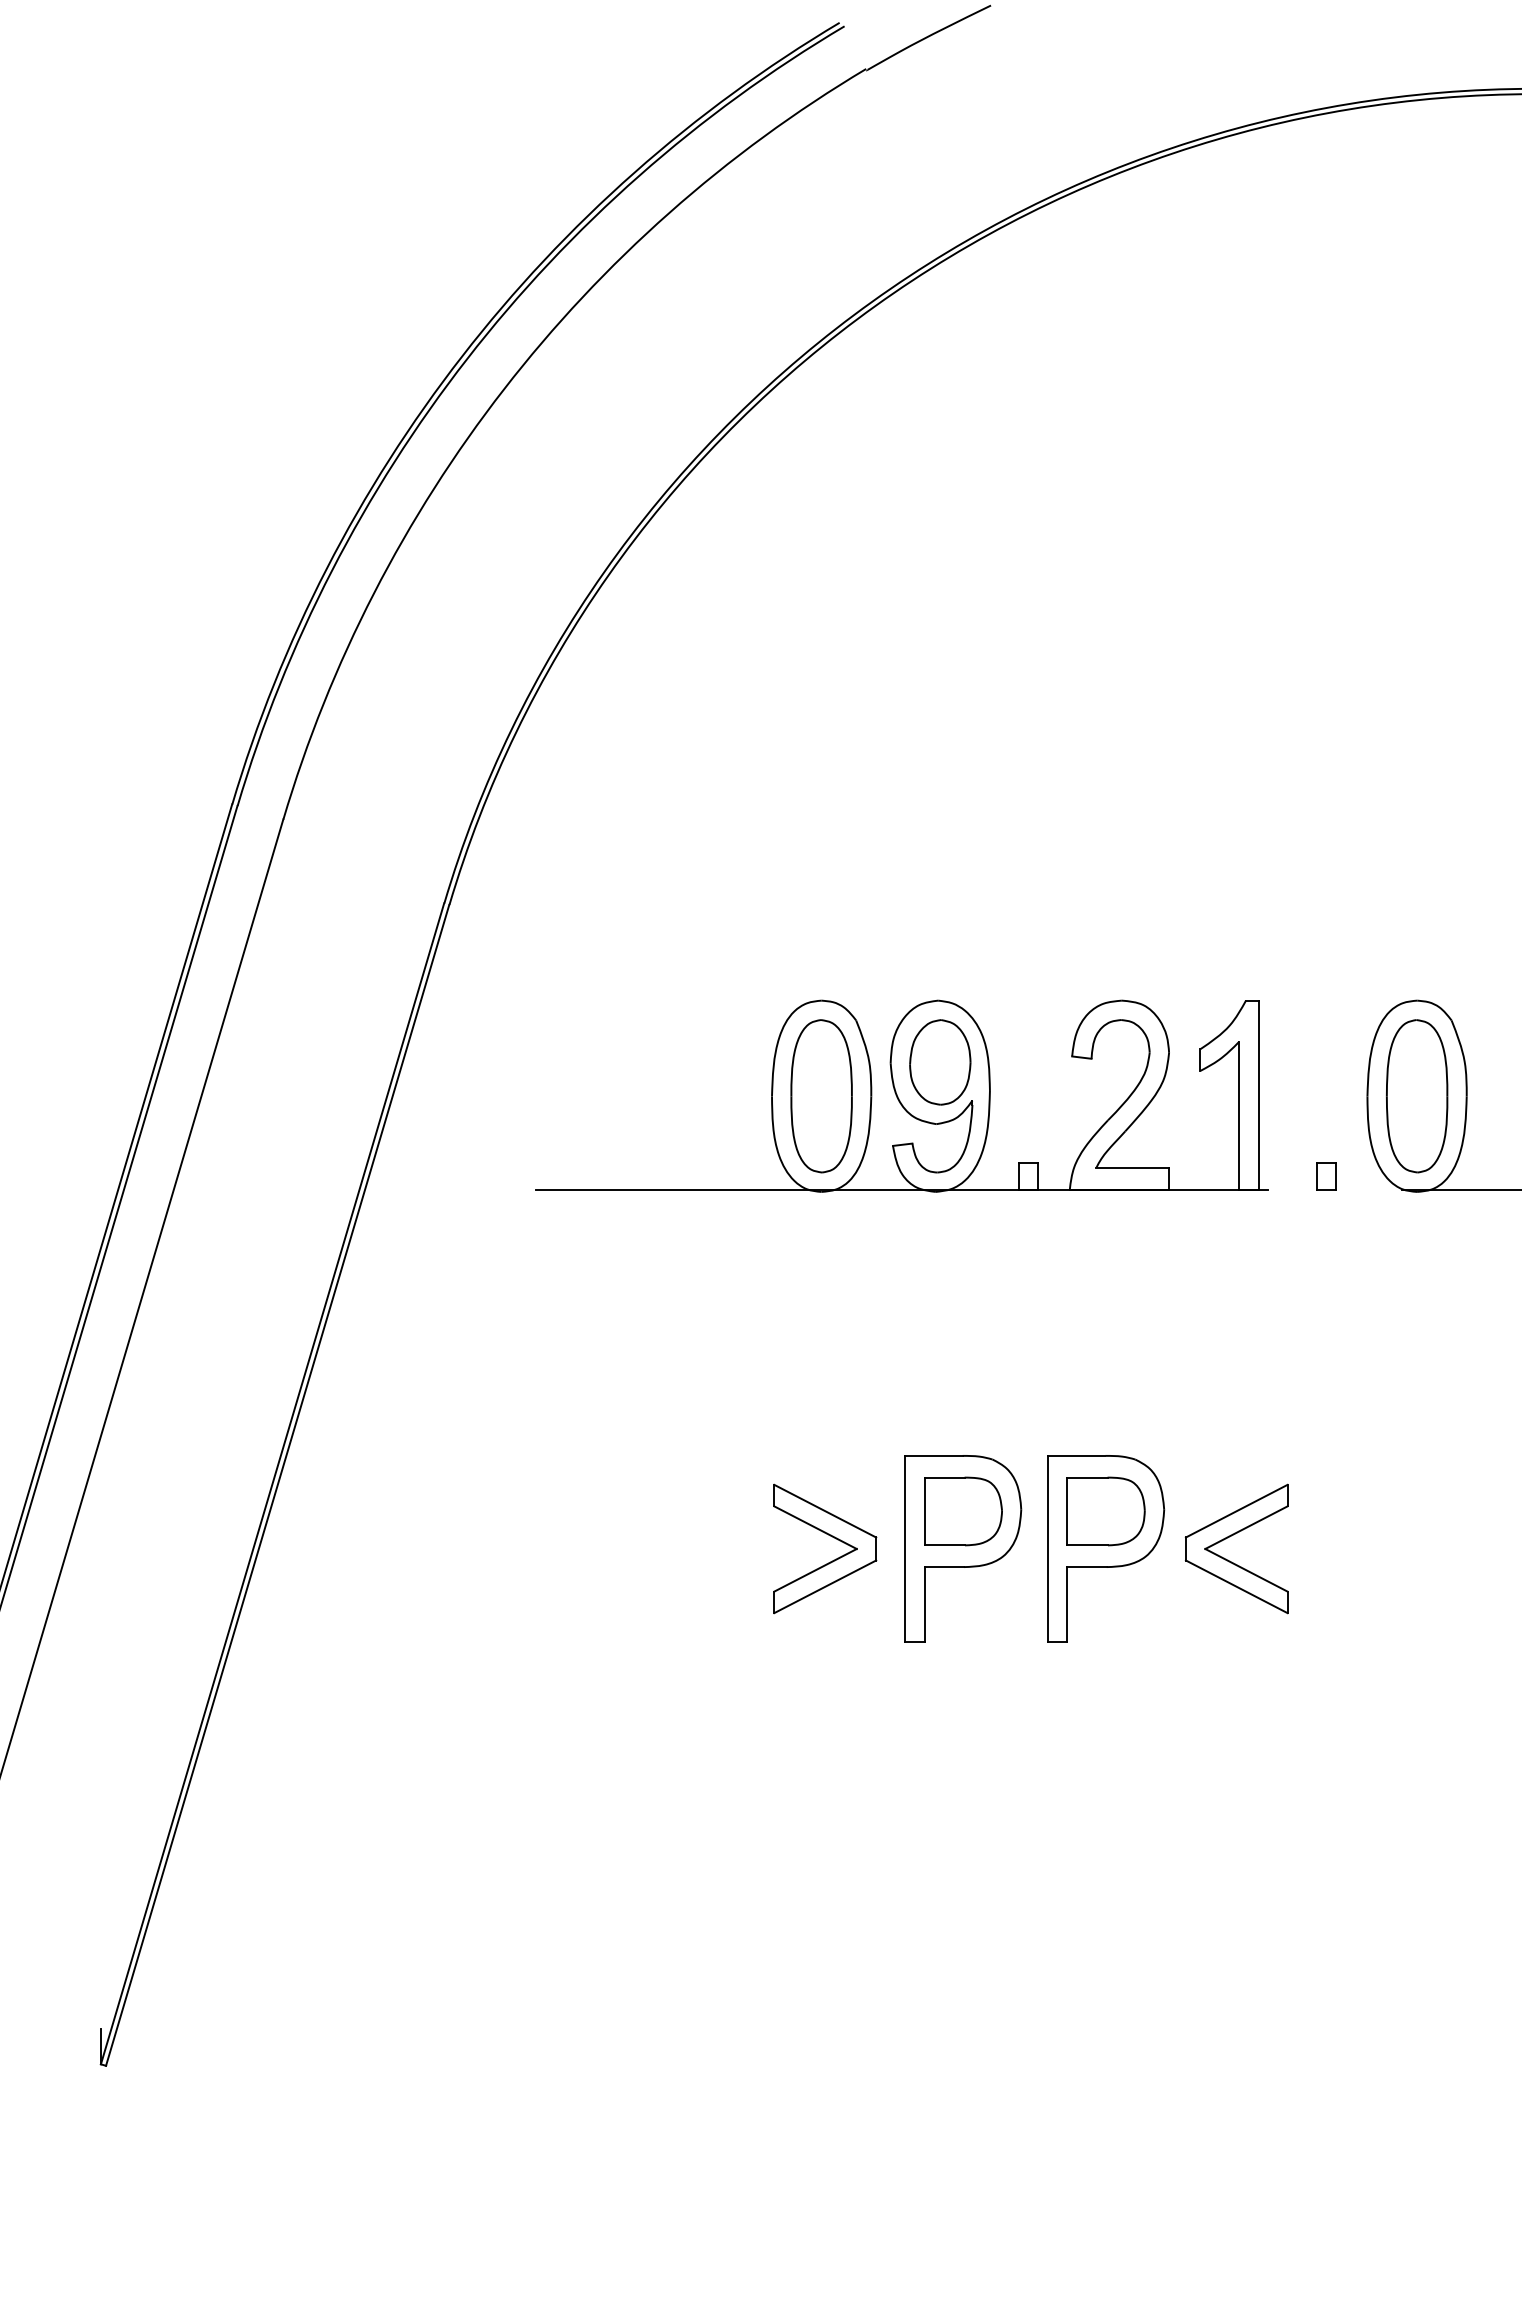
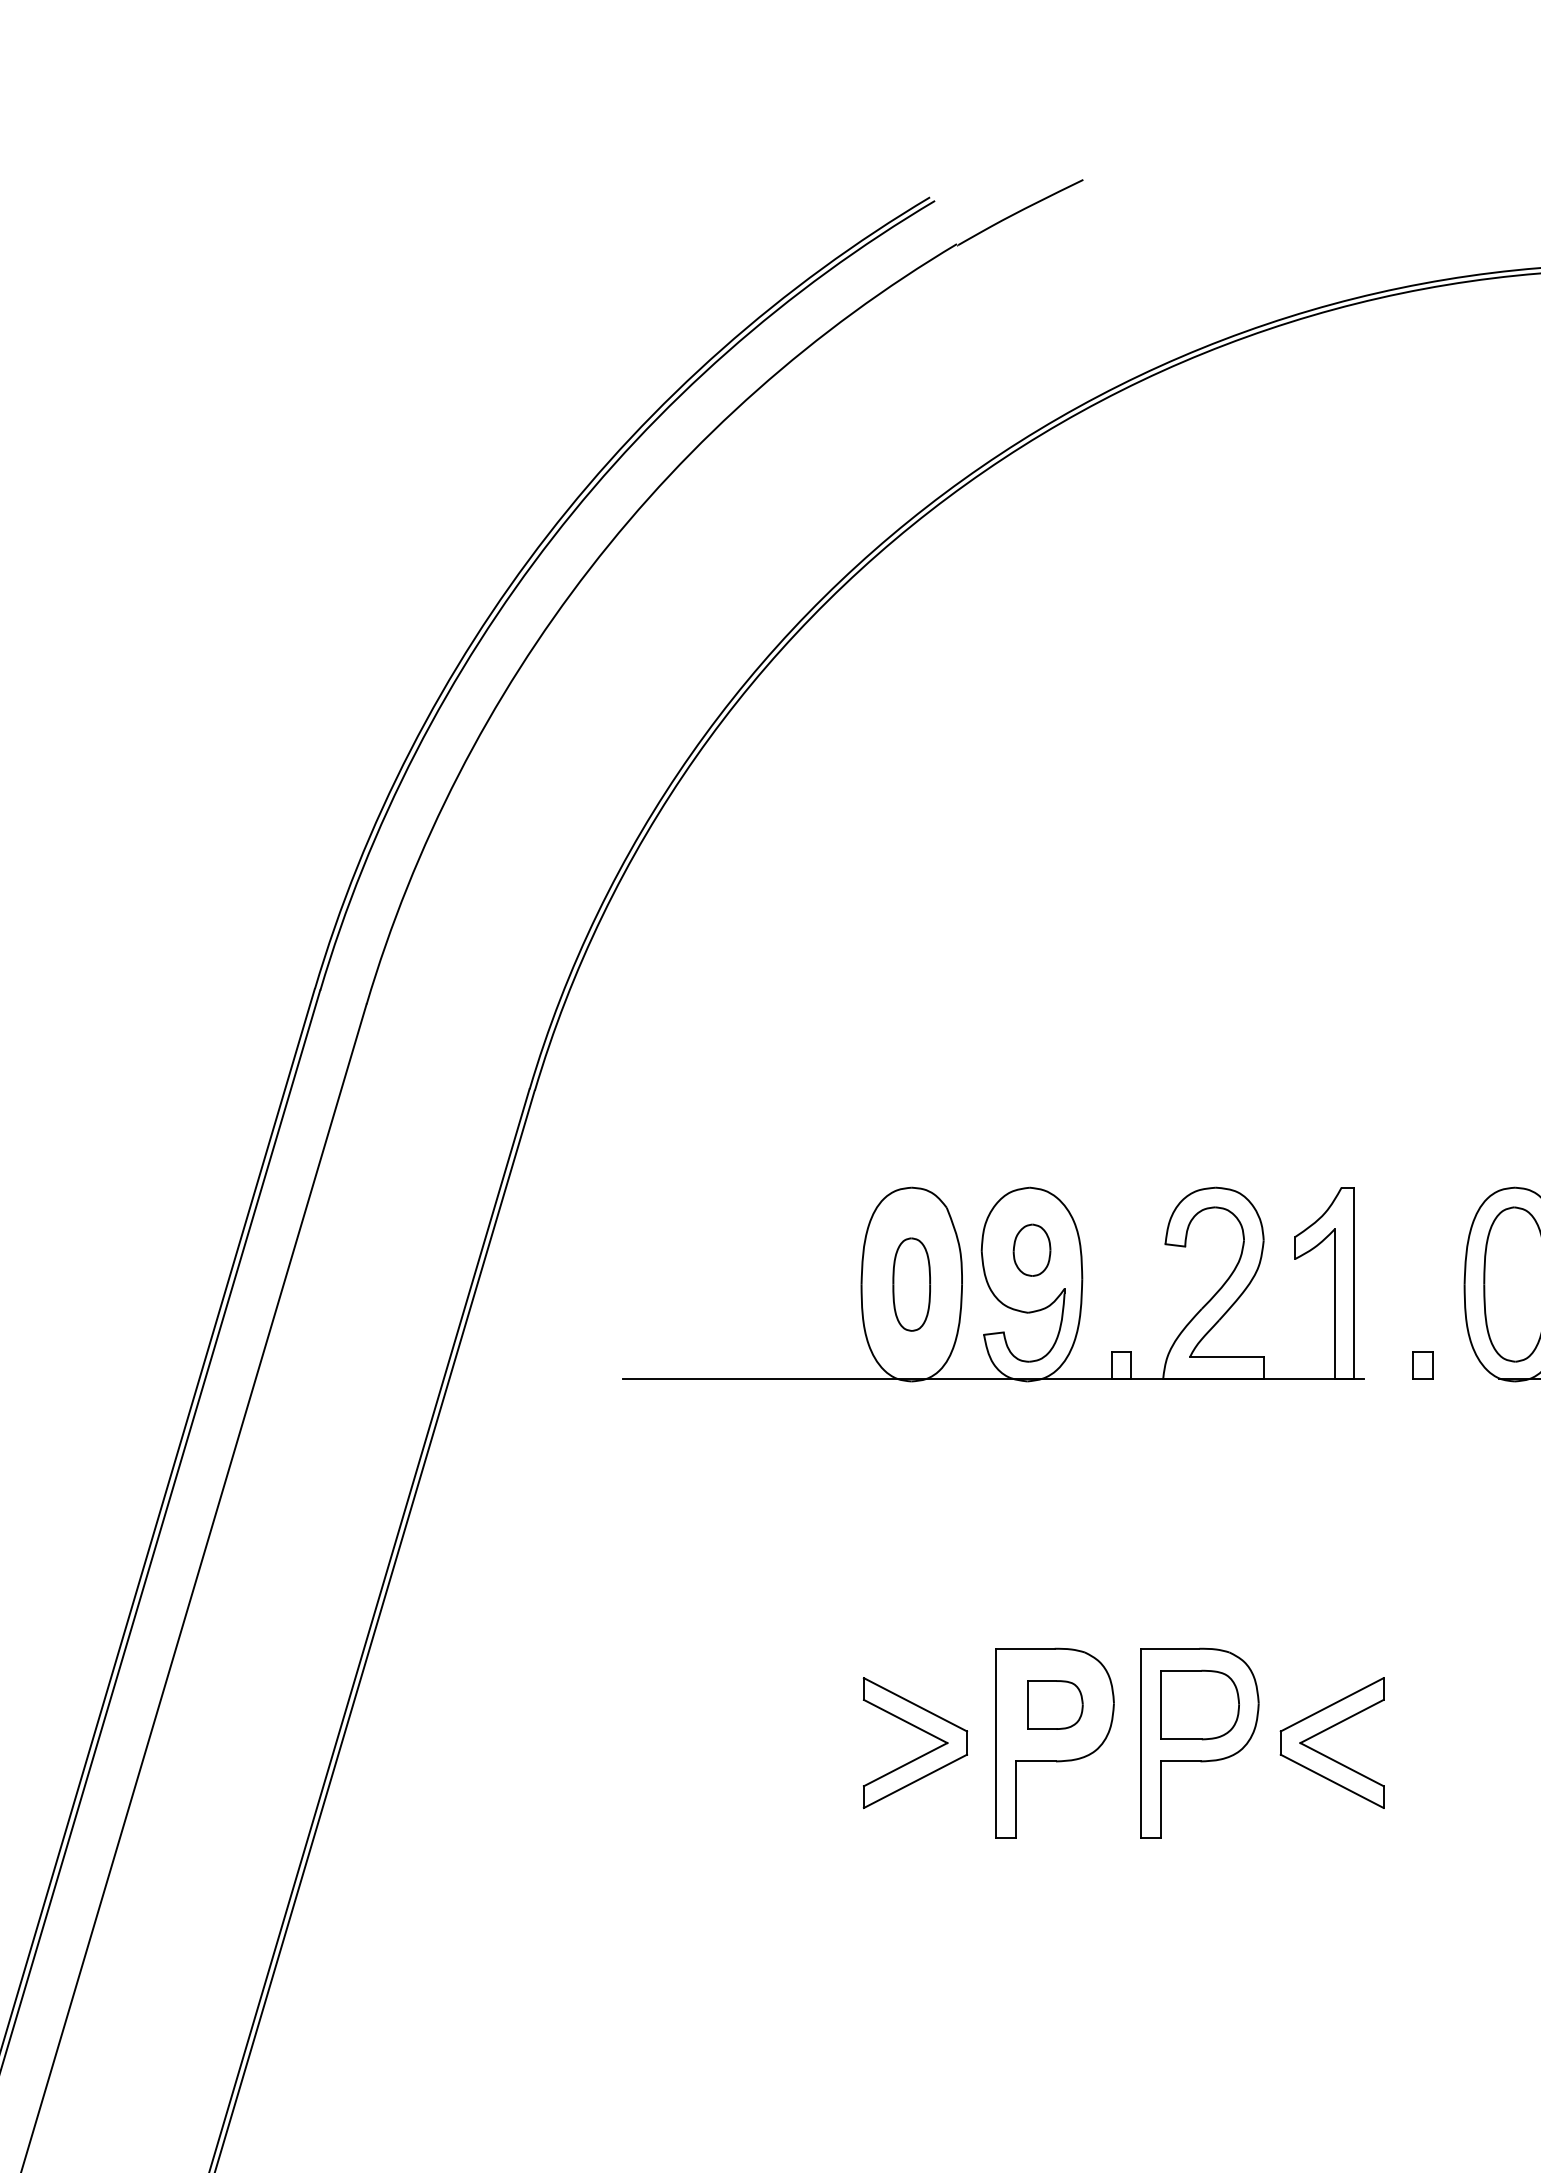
part: (940, 1062) -> (1032, 1250), size x0.6
part: (821, 1096) -> (911, 1284), size x0.6
part: (963, 1511) -> (1055, 1705), size x0.7

